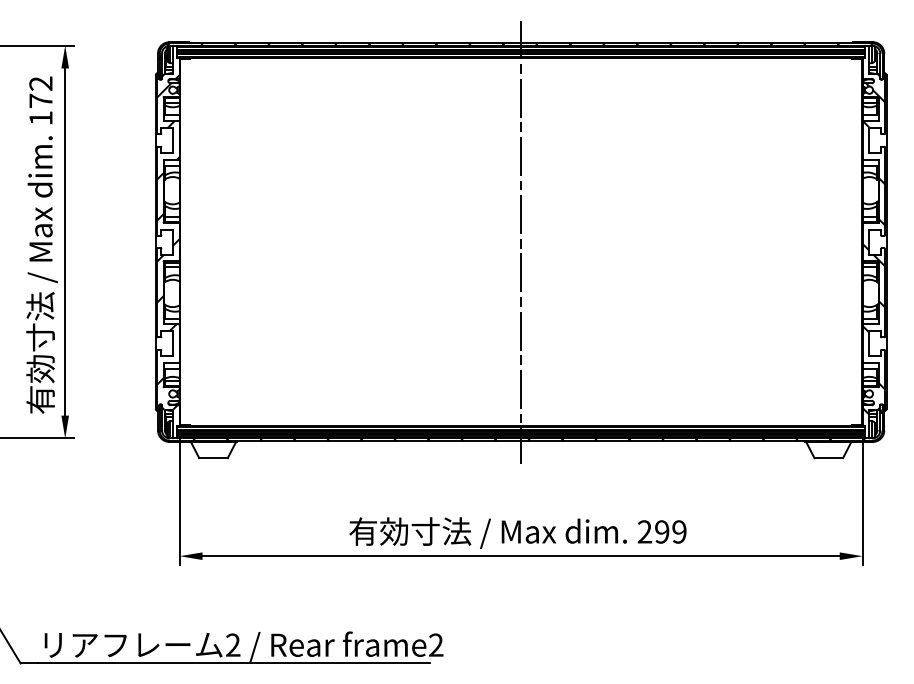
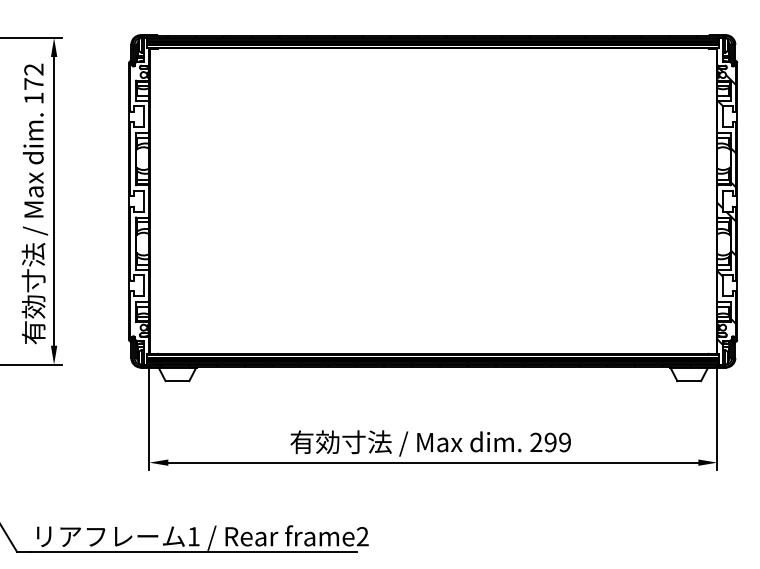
line: (521, 241) -> (433, 200), removed
hatch: (167, 242) -> (139, 201), removed
text: (233, 644) -> (194, 536), 2 -> 1

